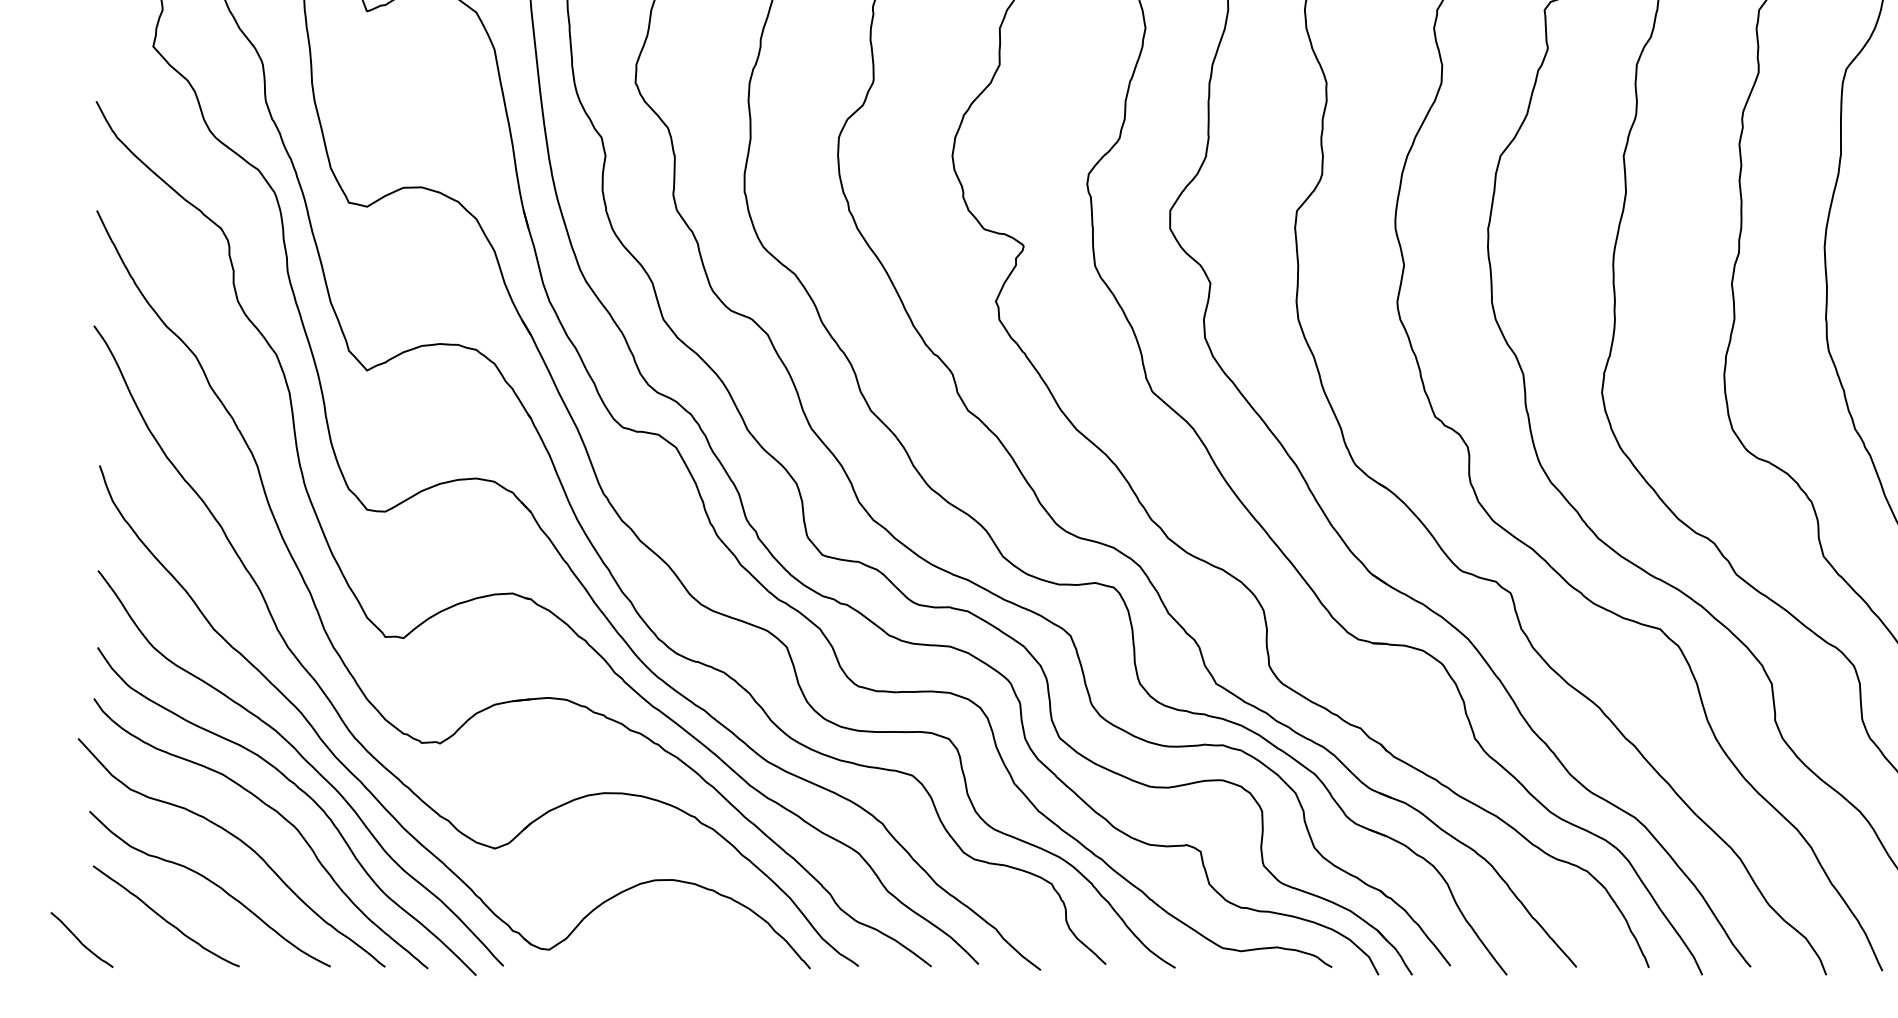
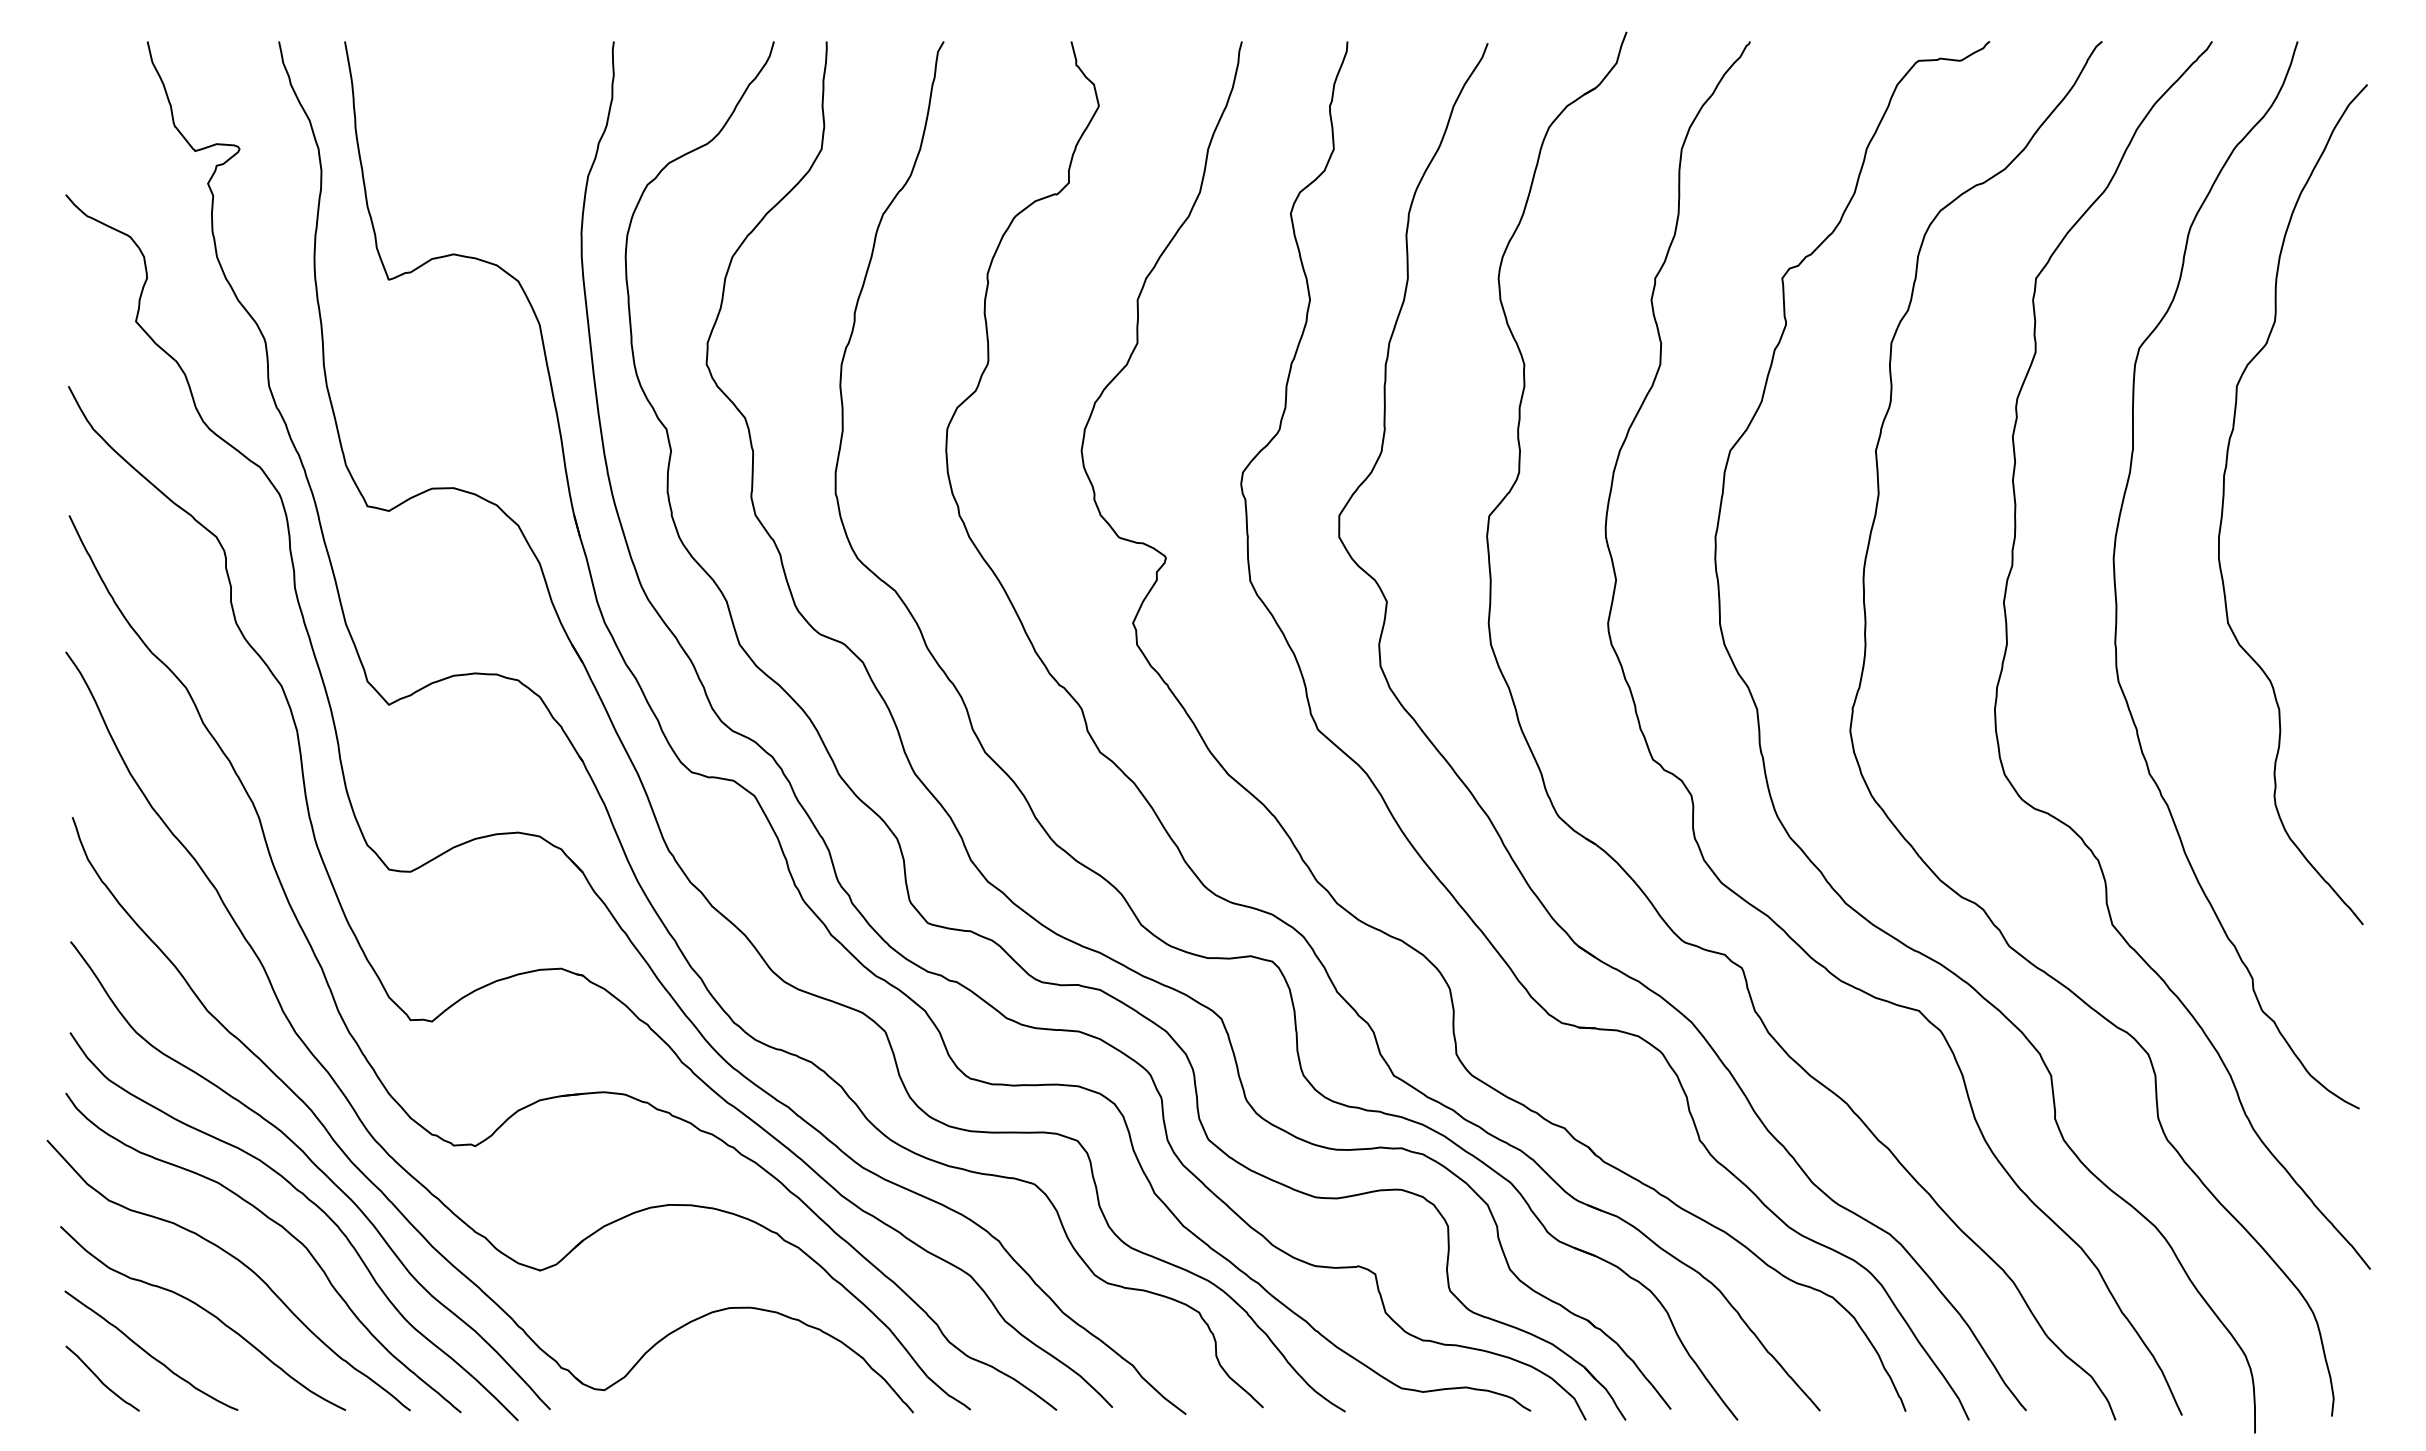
curve: (80, 940) -> (100, 1379), moved

